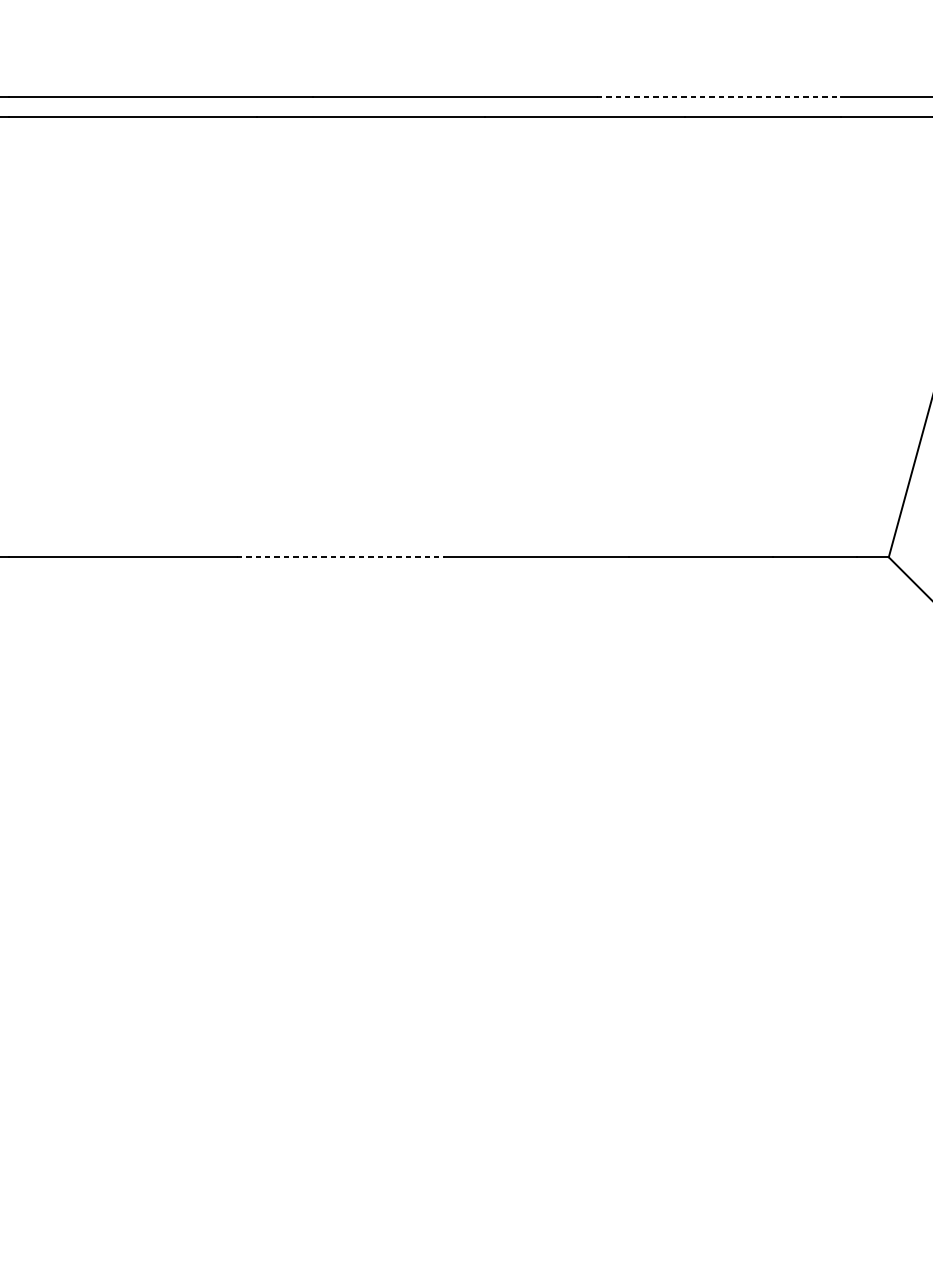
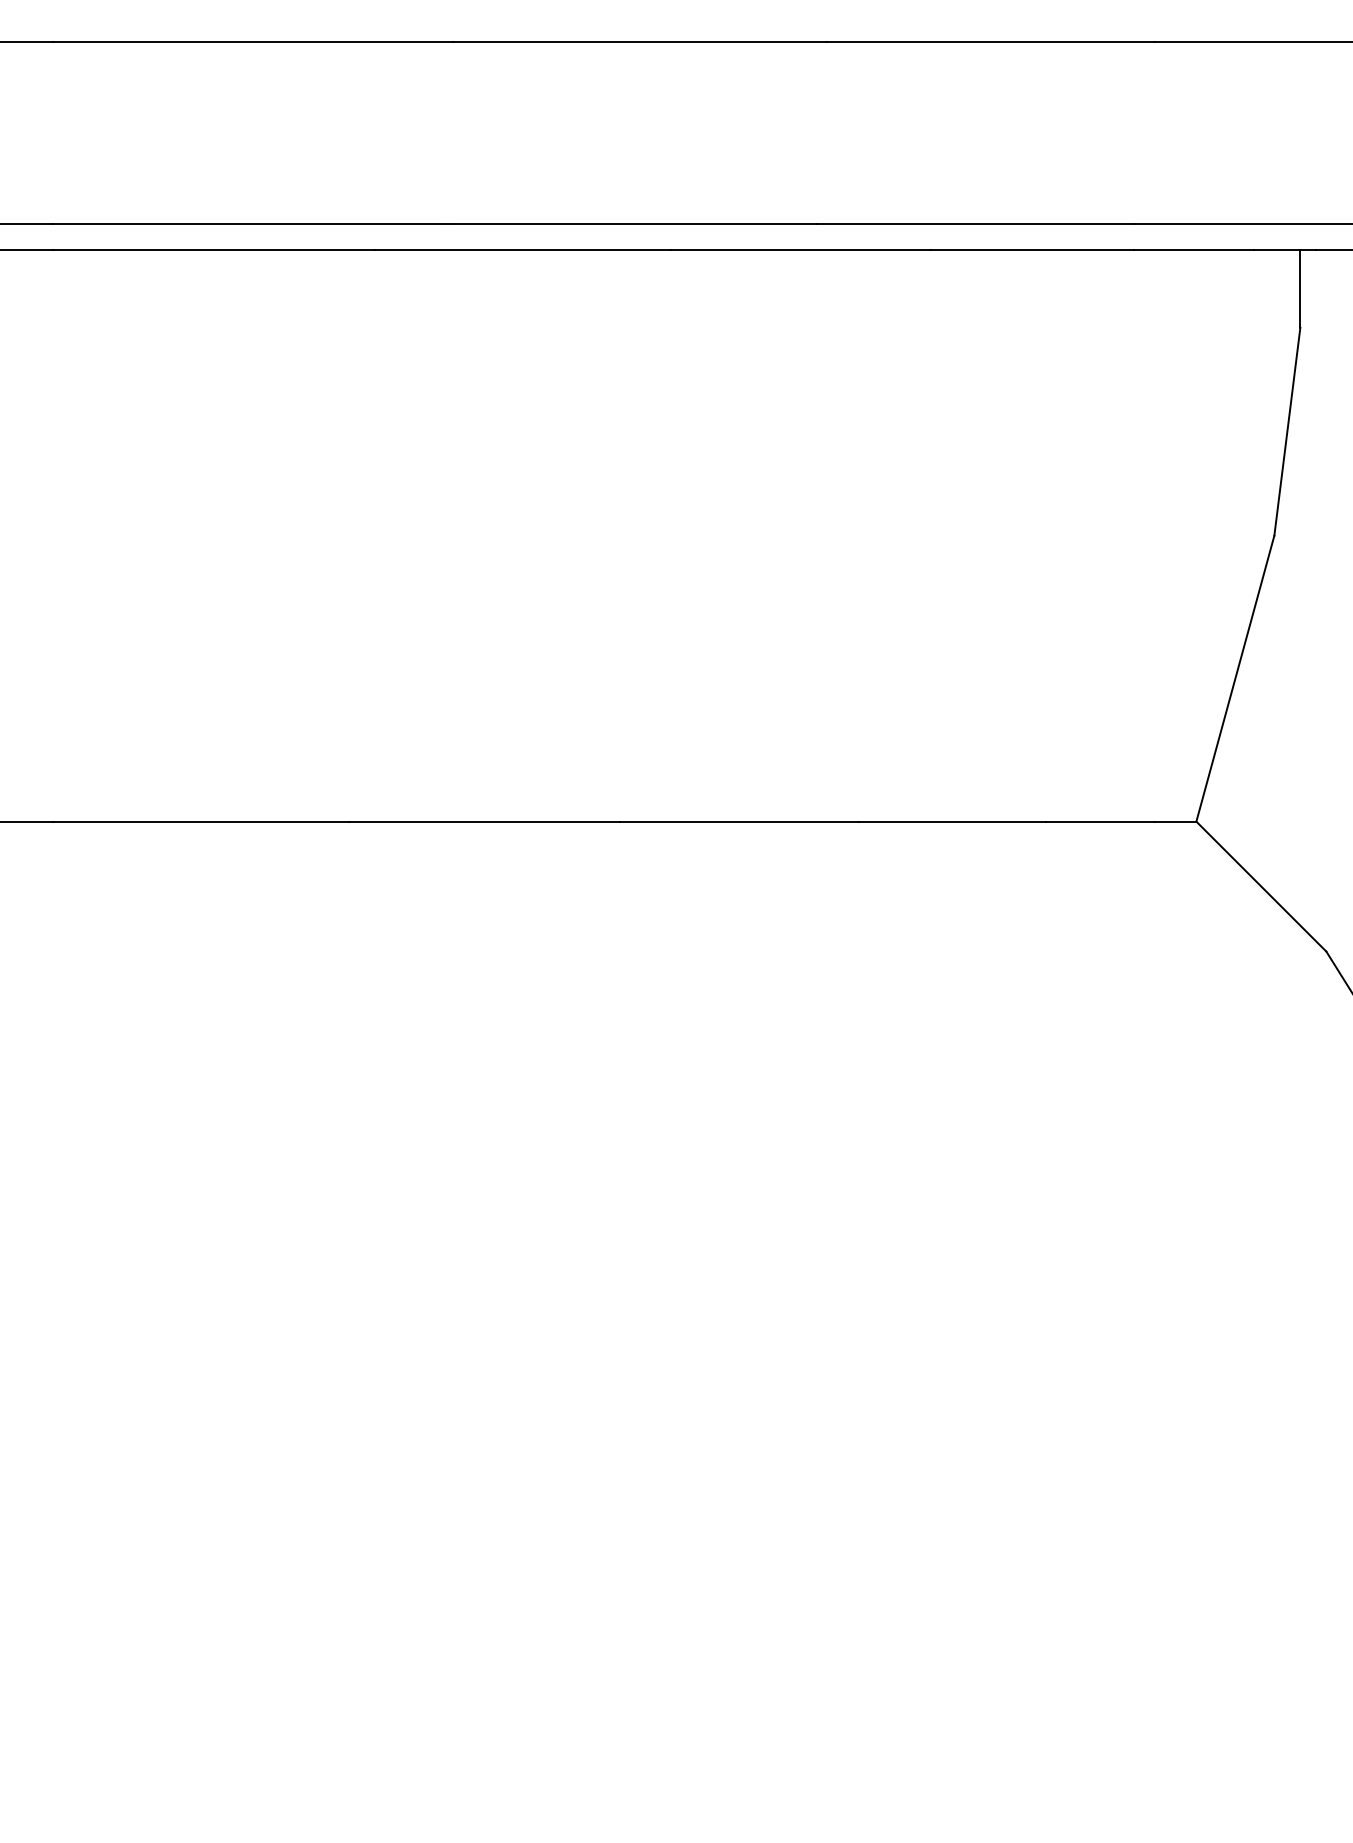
line: (718, 96) -> (975, 223), dashed -> solid
line: (340, 557) -> (484, 821), dashed -> solid

